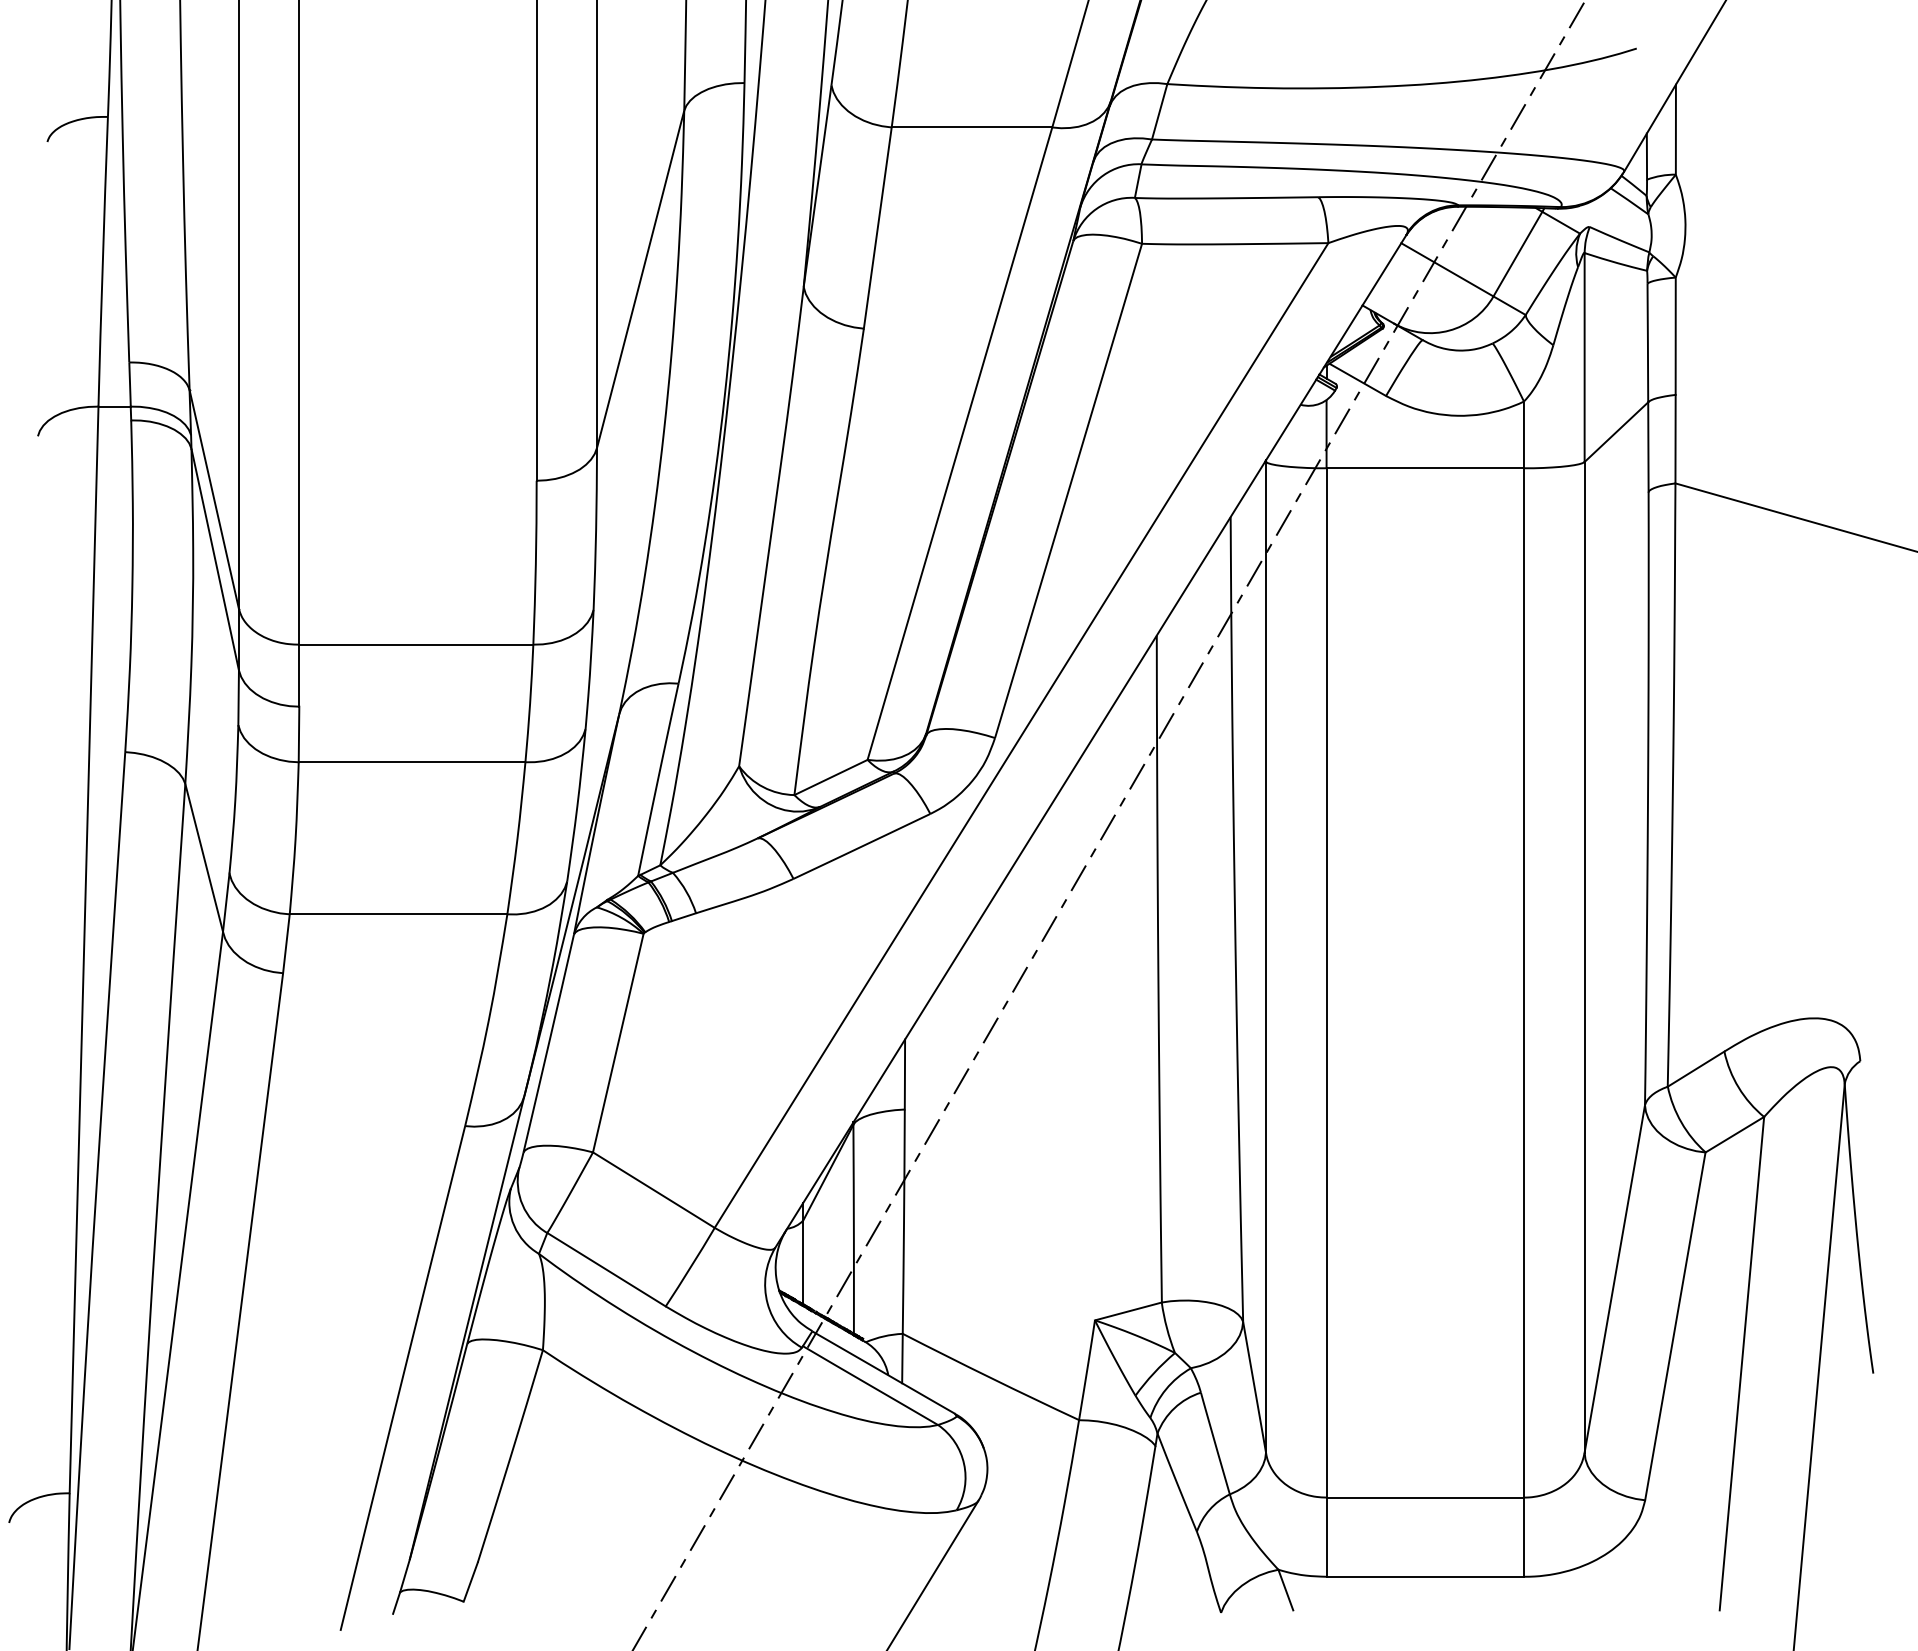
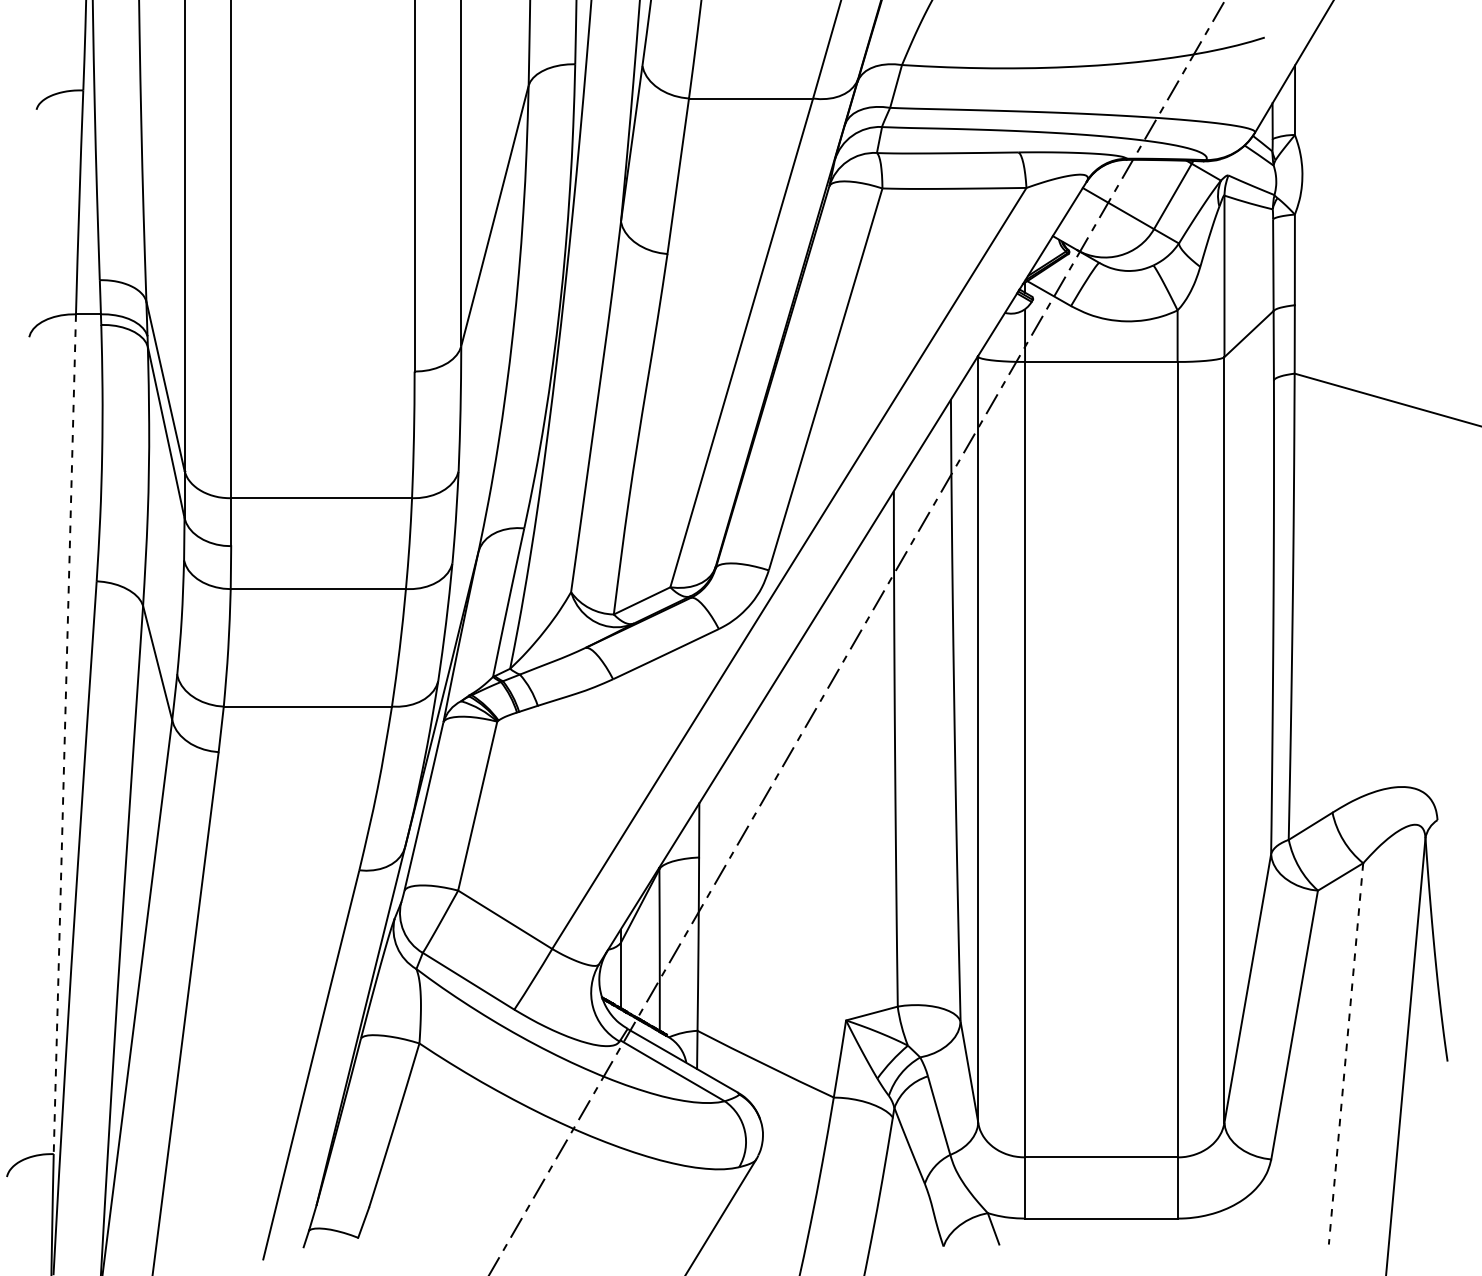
line: (83, 950) -> (64, 734), solid -> dashed
line: (1742, 1364) -> (1346, 1054), solid -> dashed

